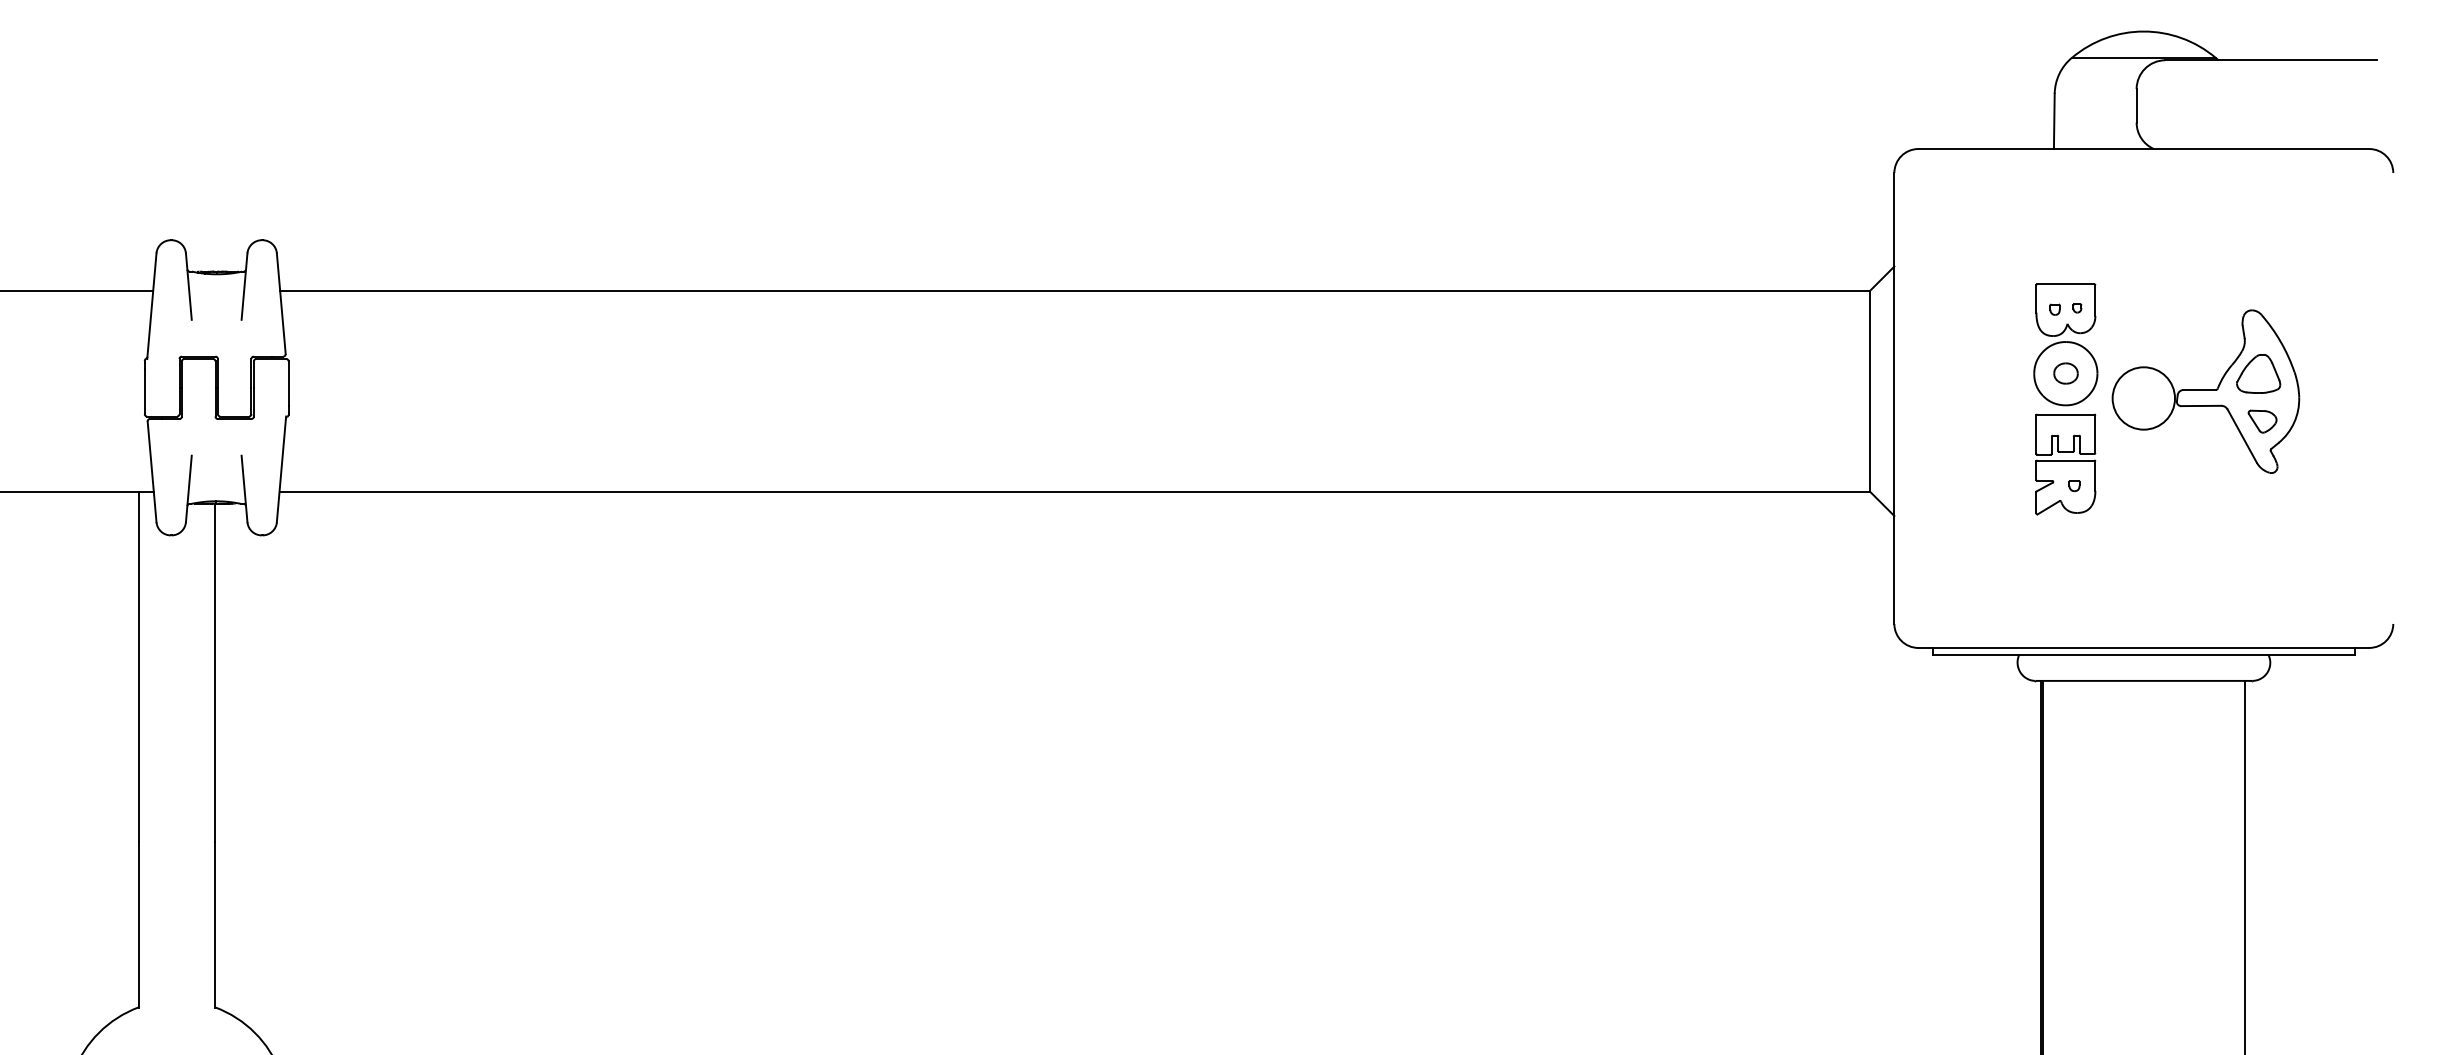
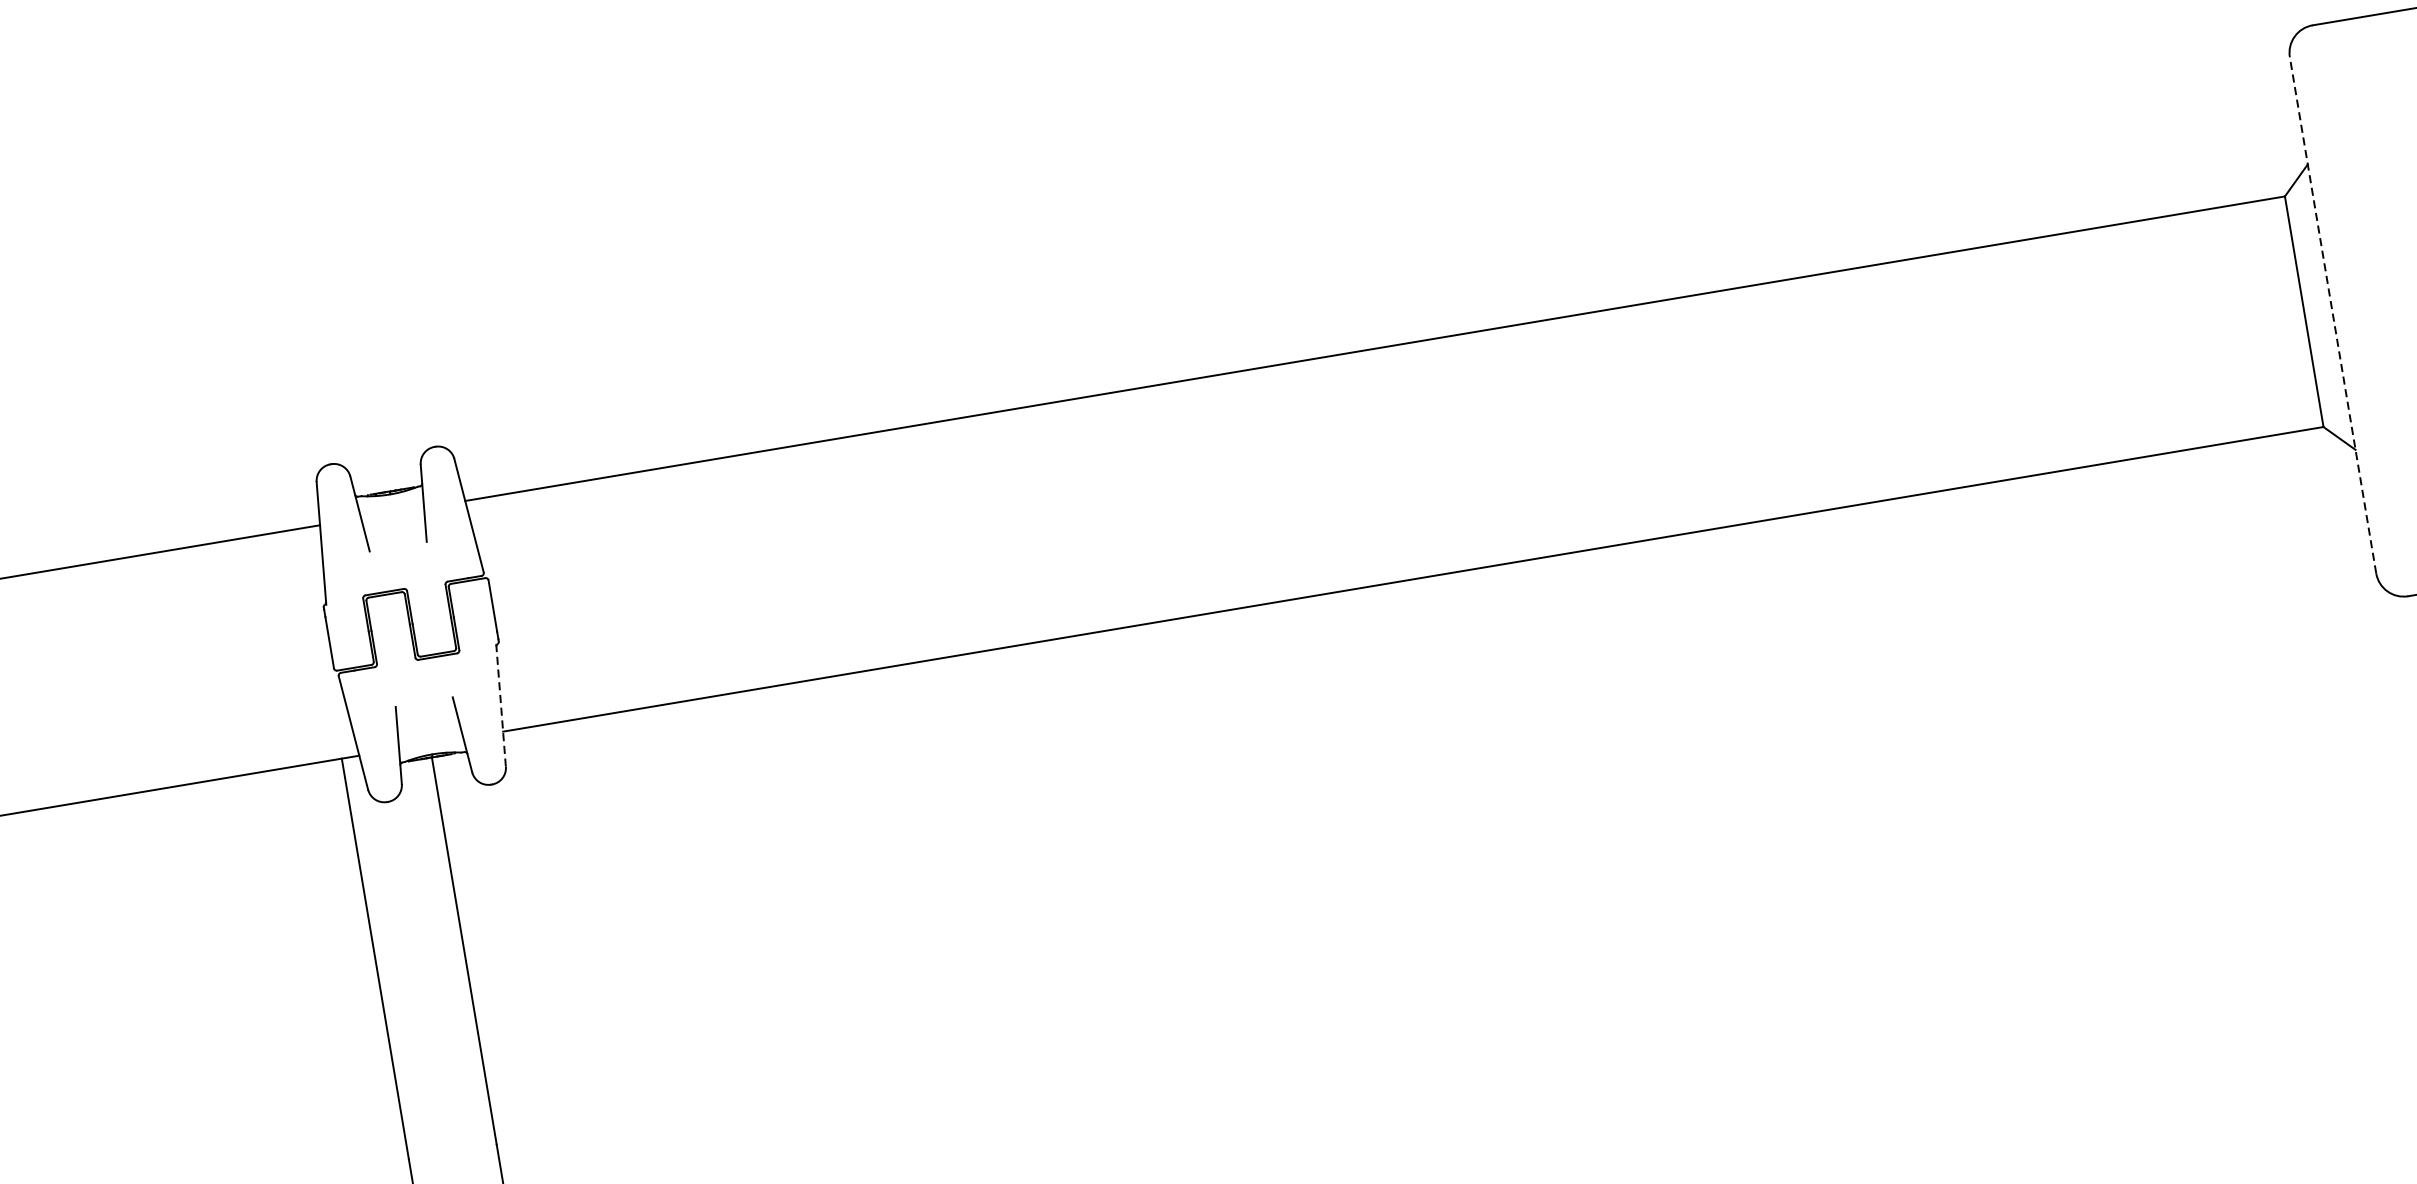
line: (1894, 397) -> (2333, 314), solid -> dashed
line: (281, 469) -> (501, 705), solid -> dashed

